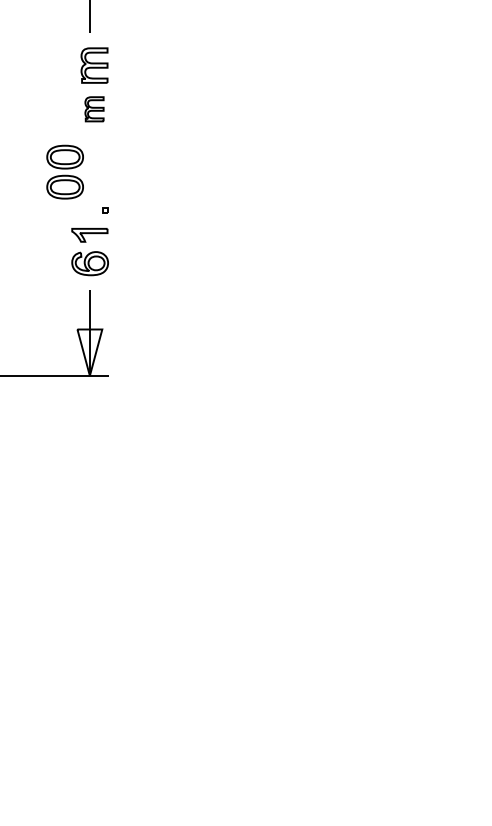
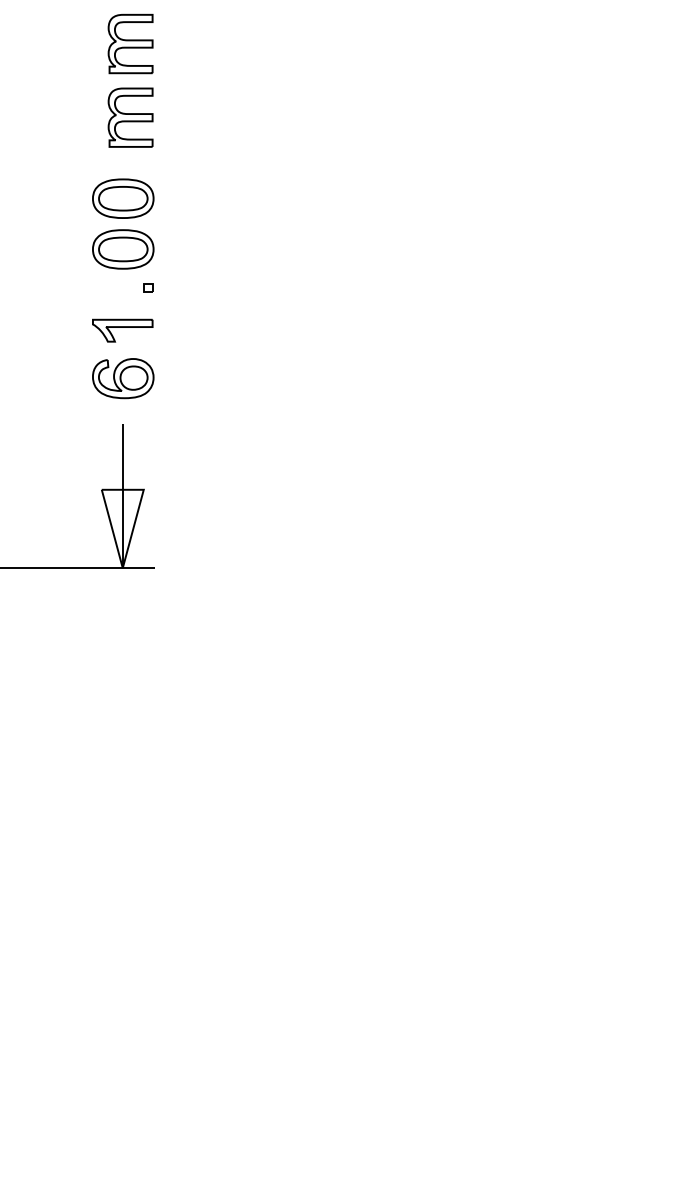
part: (94, 109) -> (130, 118), size x1.43
part: (64, 171) -> (122, 222), moved

